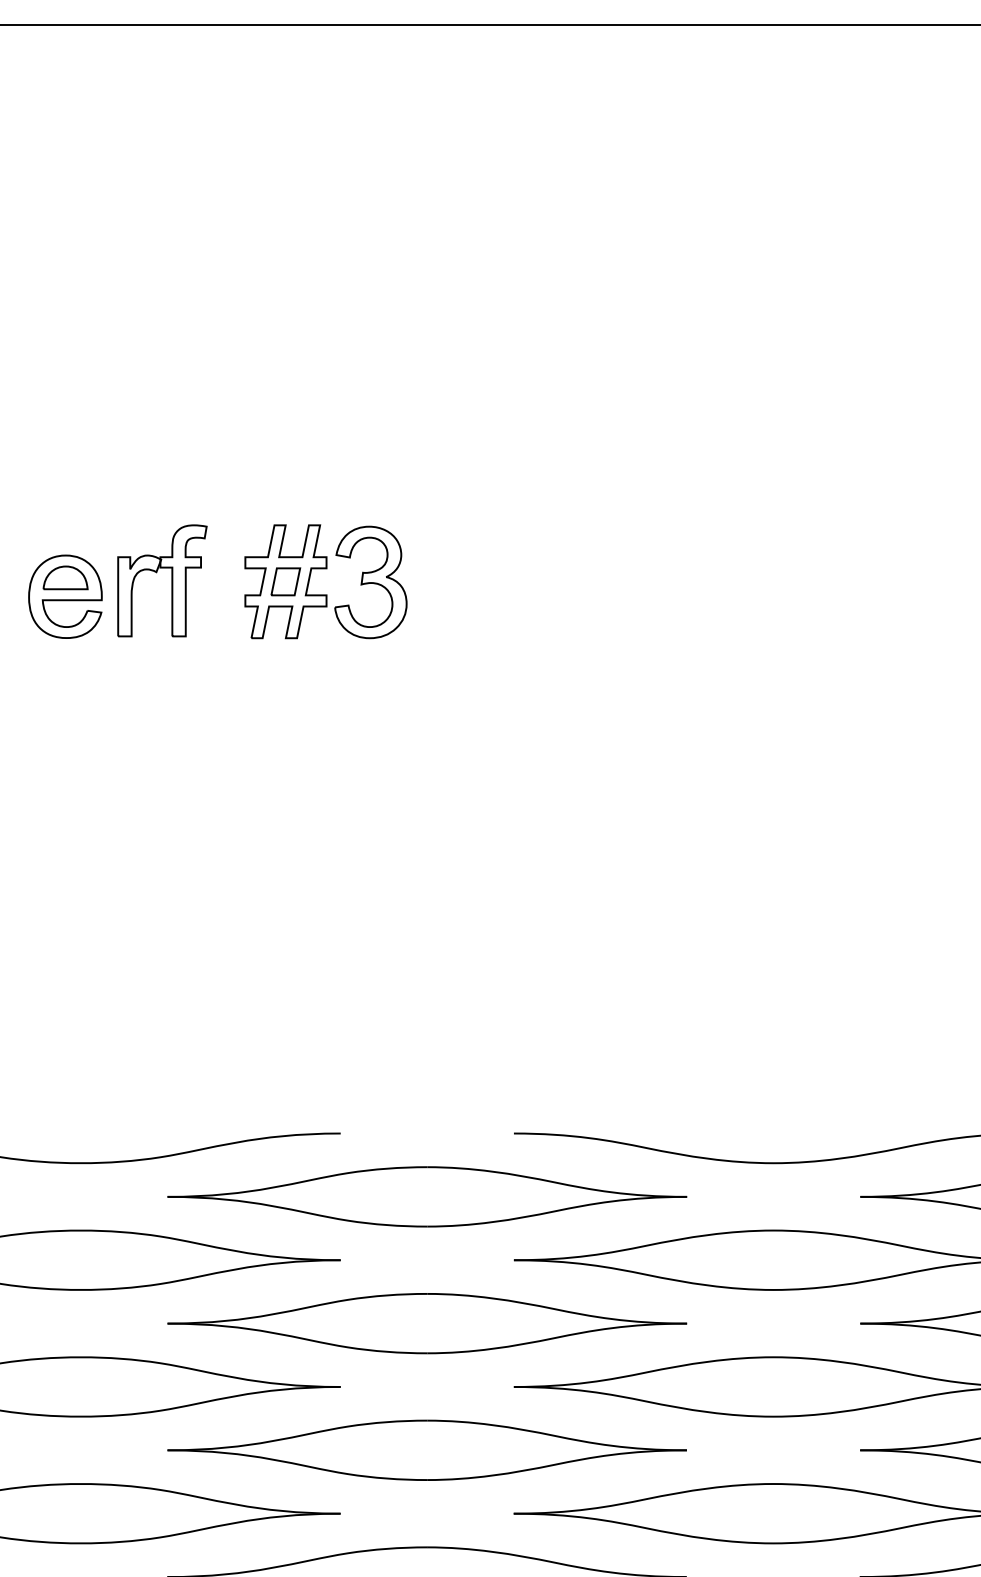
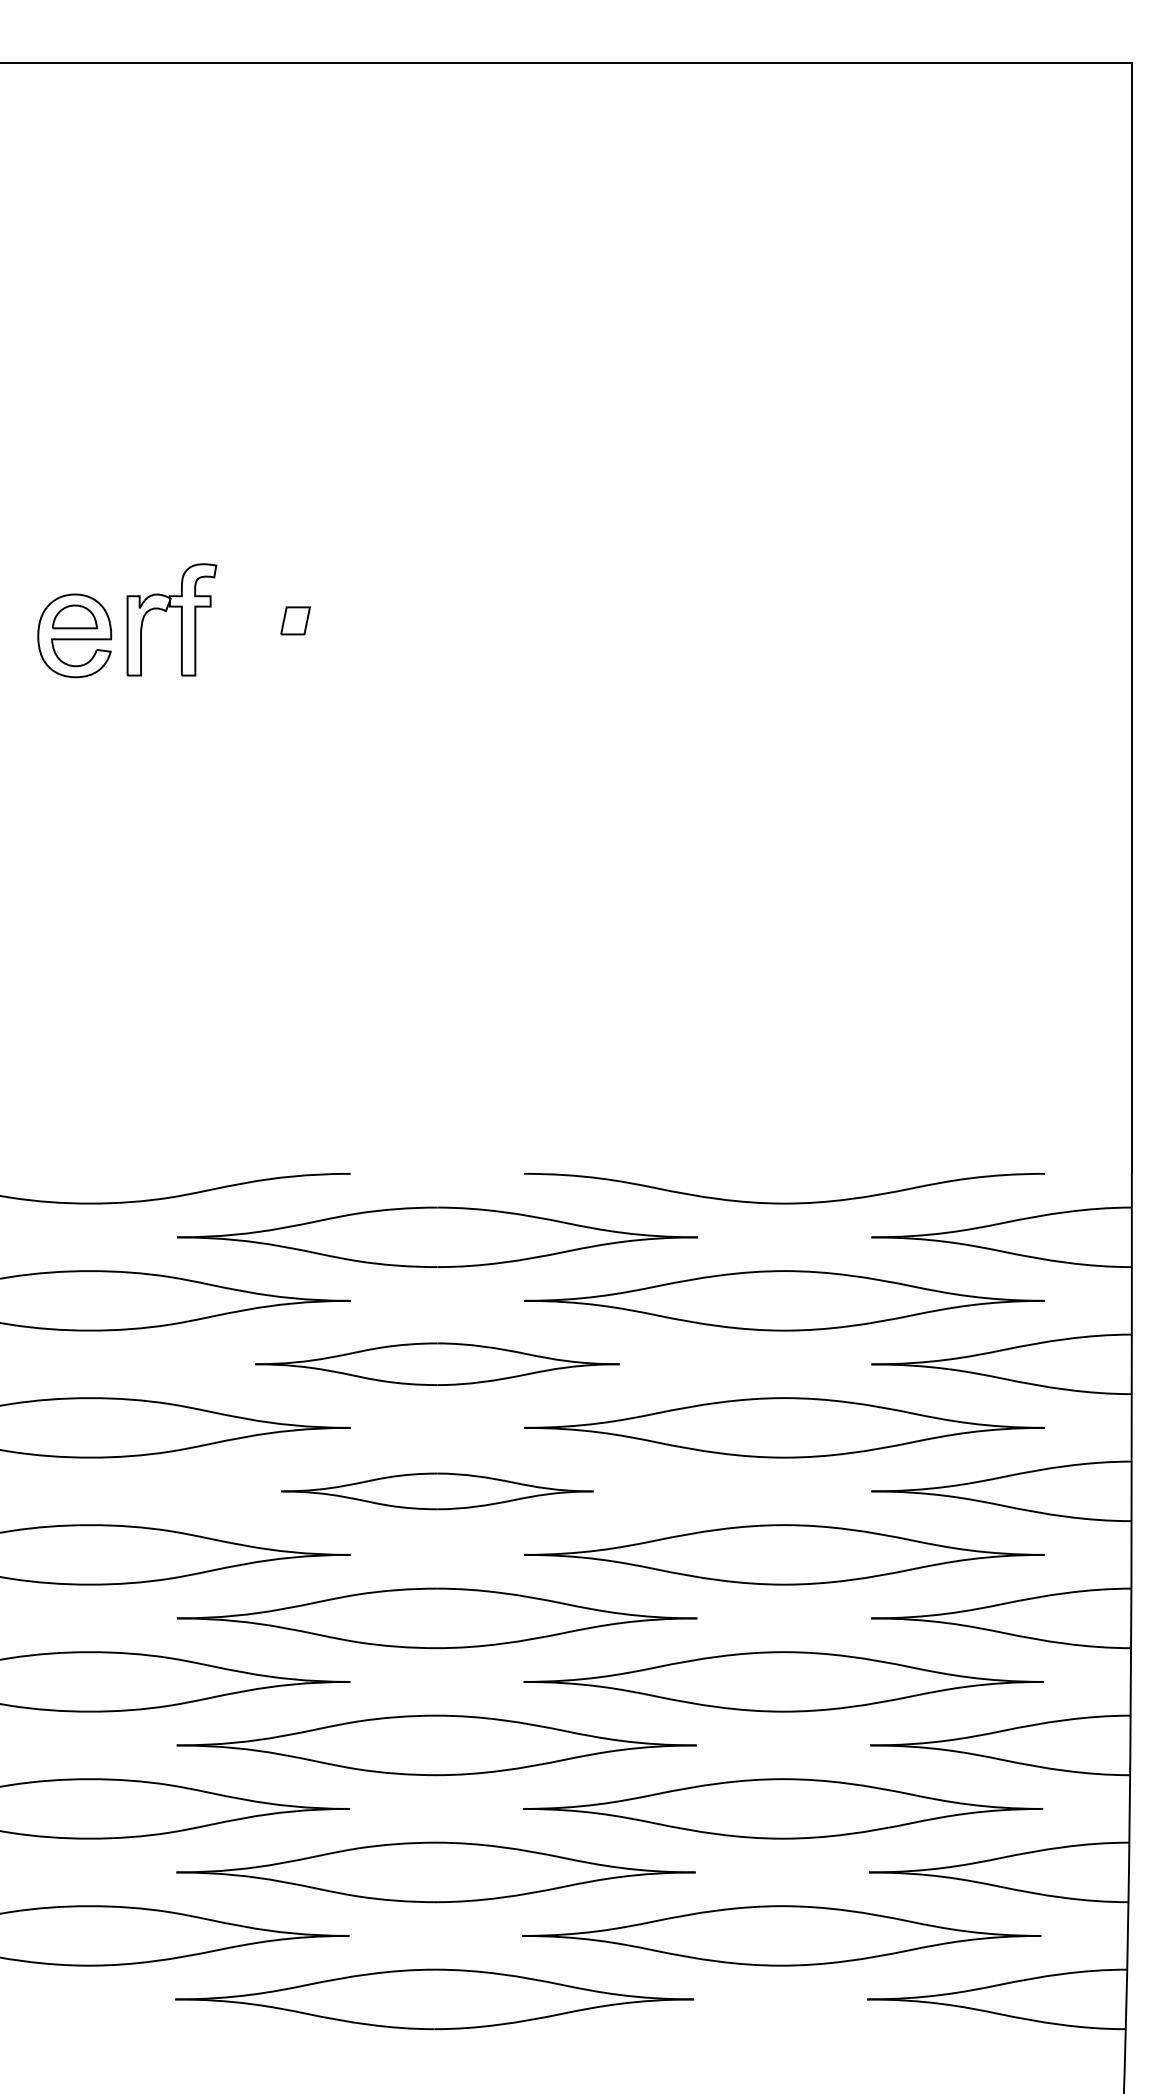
part: (325, 569) -> (335, 608), removed
part: (427, 1322) -> (437, 1363), size x0.7
part: (427, 1450) -> (437, 1491), size x0.6

